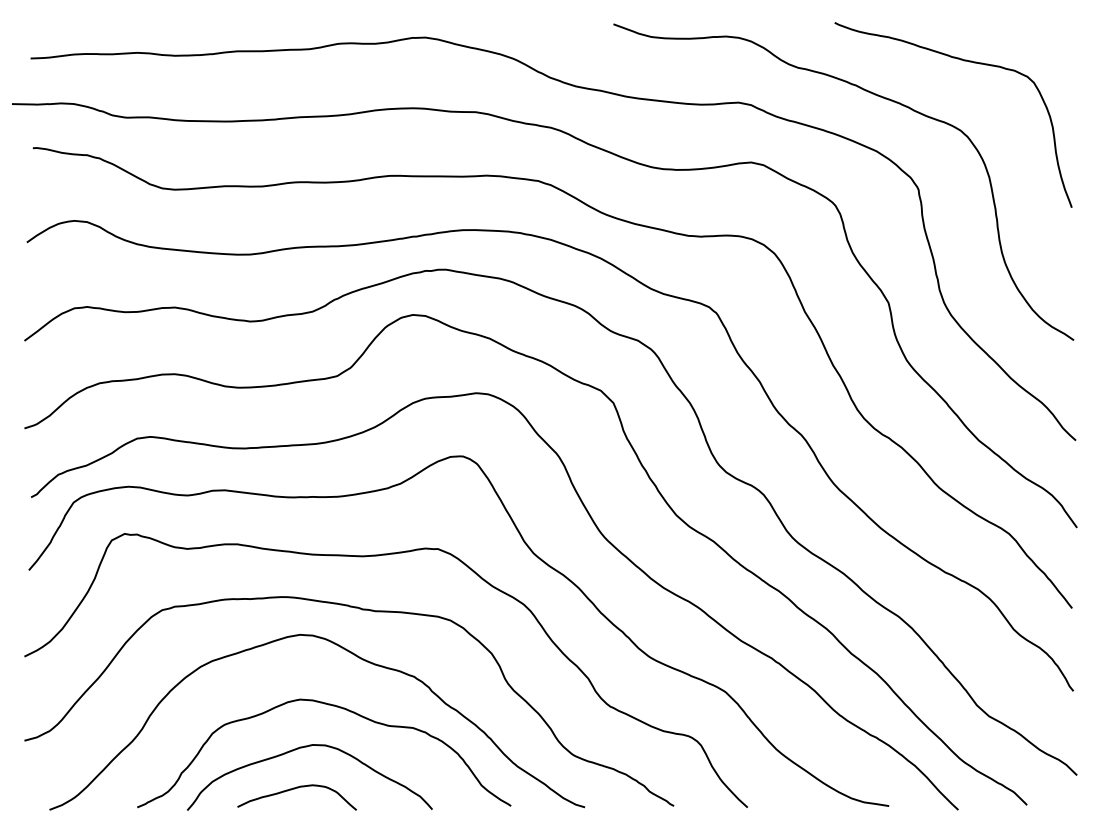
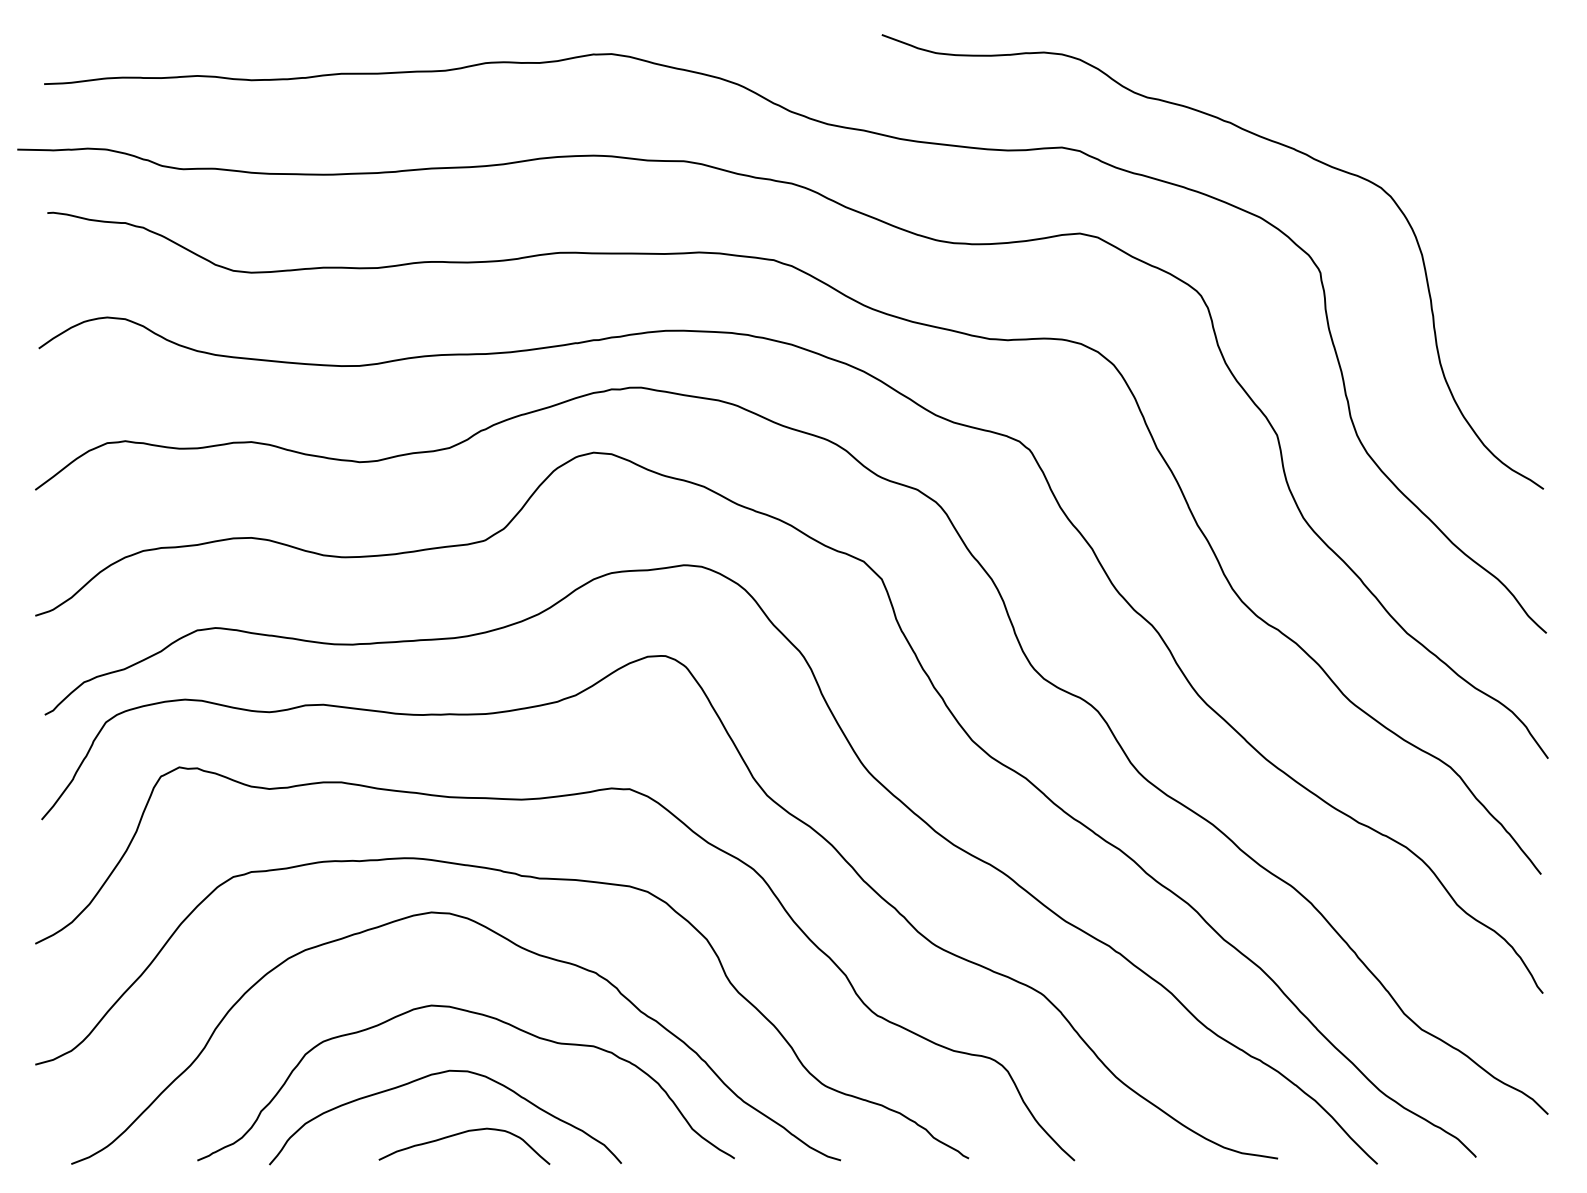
curve: (964, 61) -> (1386, 88), removed
curve: (294, 789) -> (460, 1134), moved

